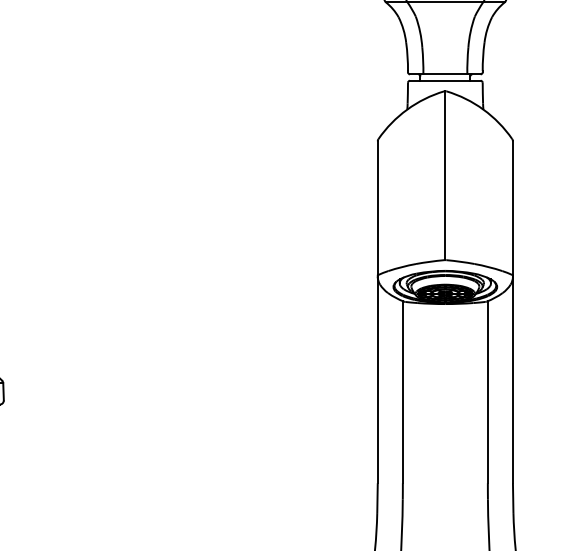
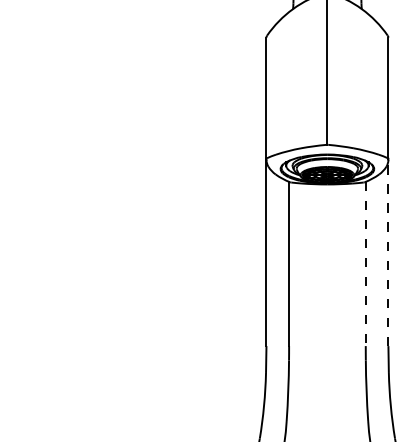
line: (512, 379) -> (387, 252), solid -> dashed
line: (487, 392) -> (365, 264), solid -> dashed

